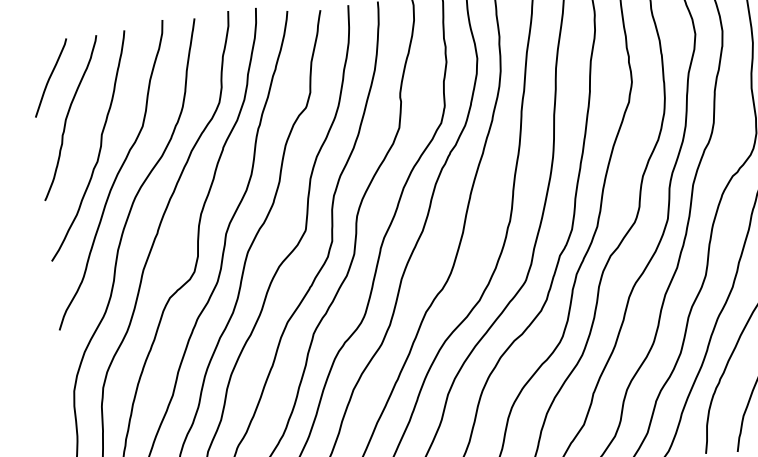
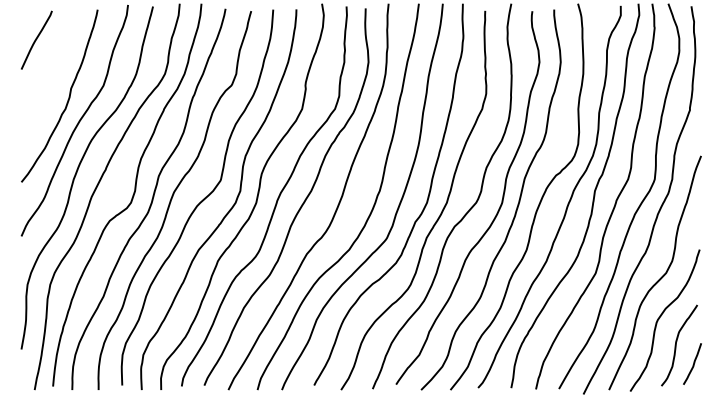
curve: (68, 117) -> (46, 72), removed

